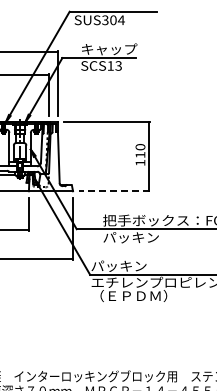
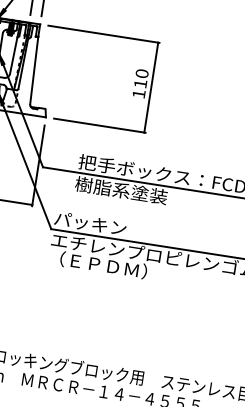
line: (114, 191) -> (99, 125), dashed -> solid
text: (138, 237) -> (121, 190), パッキン -> 樹脂系塗装

